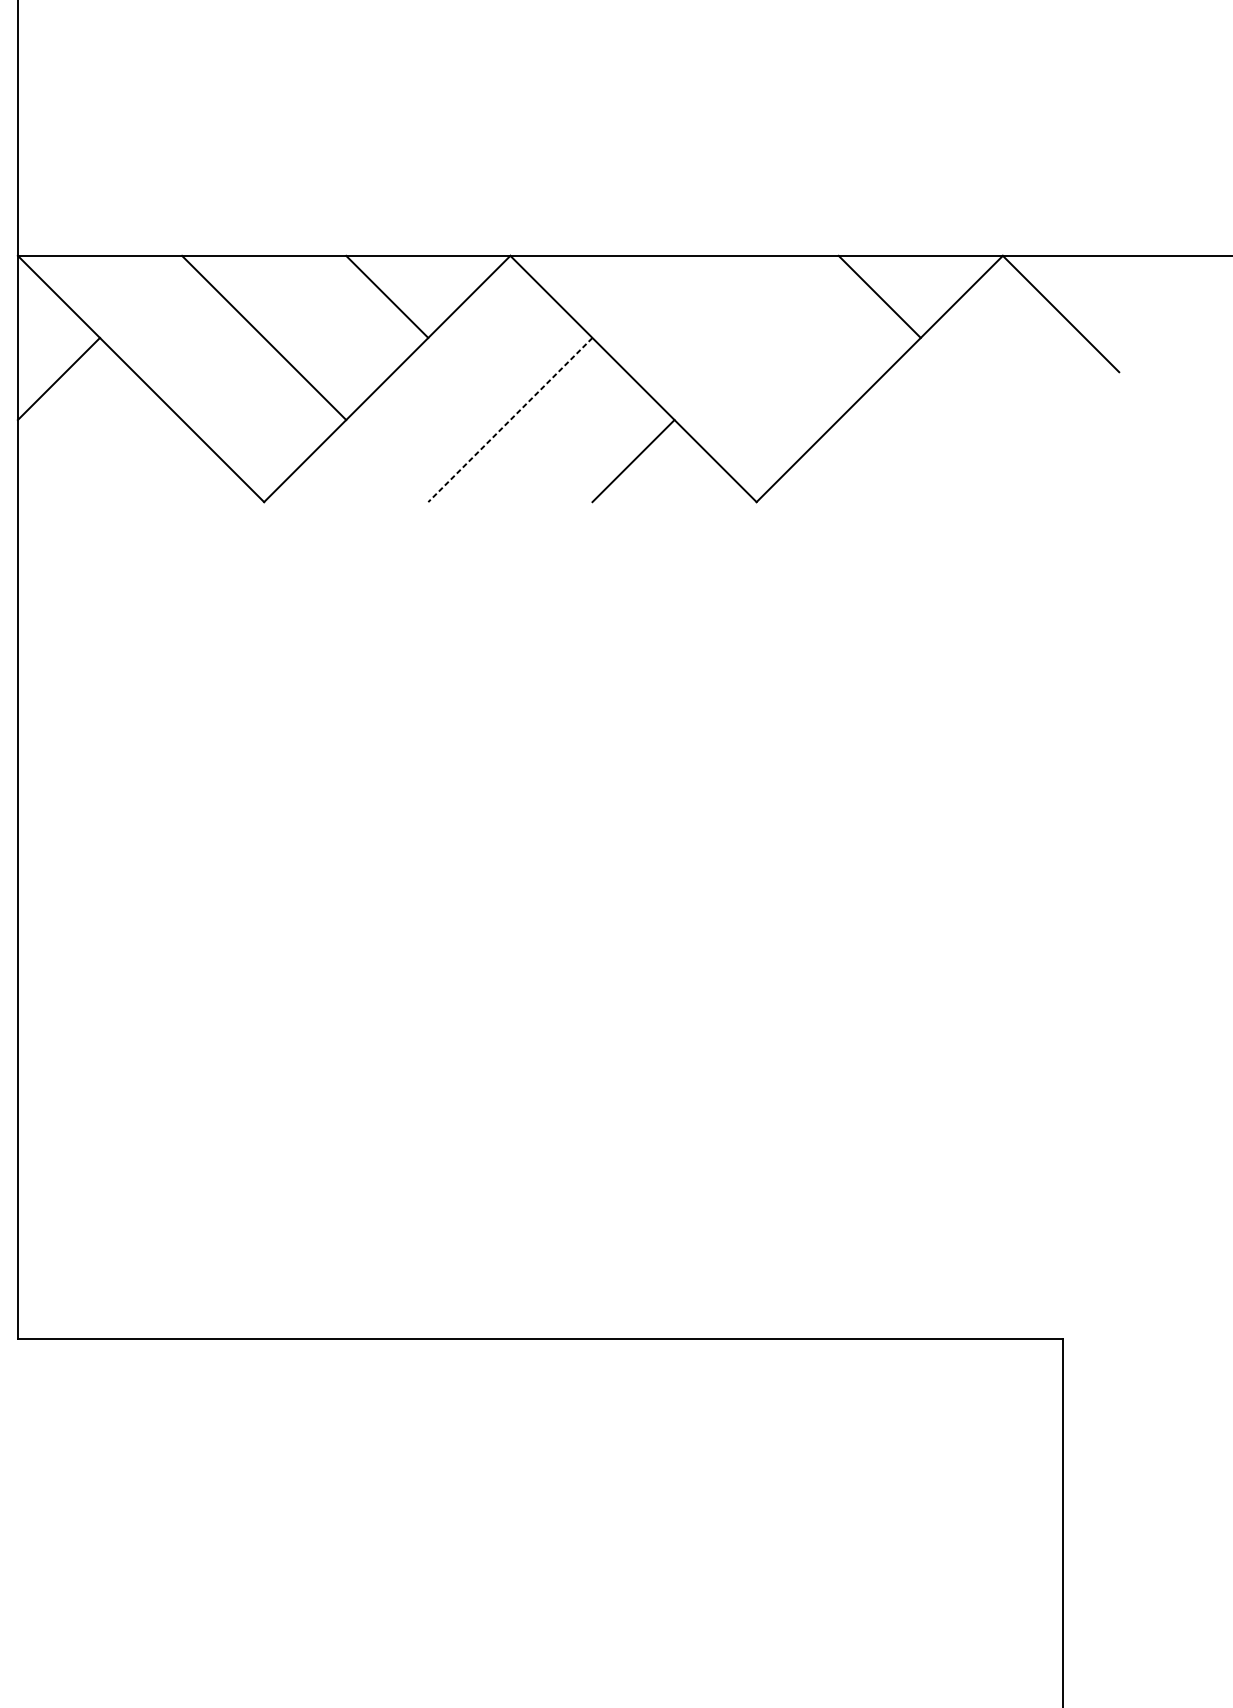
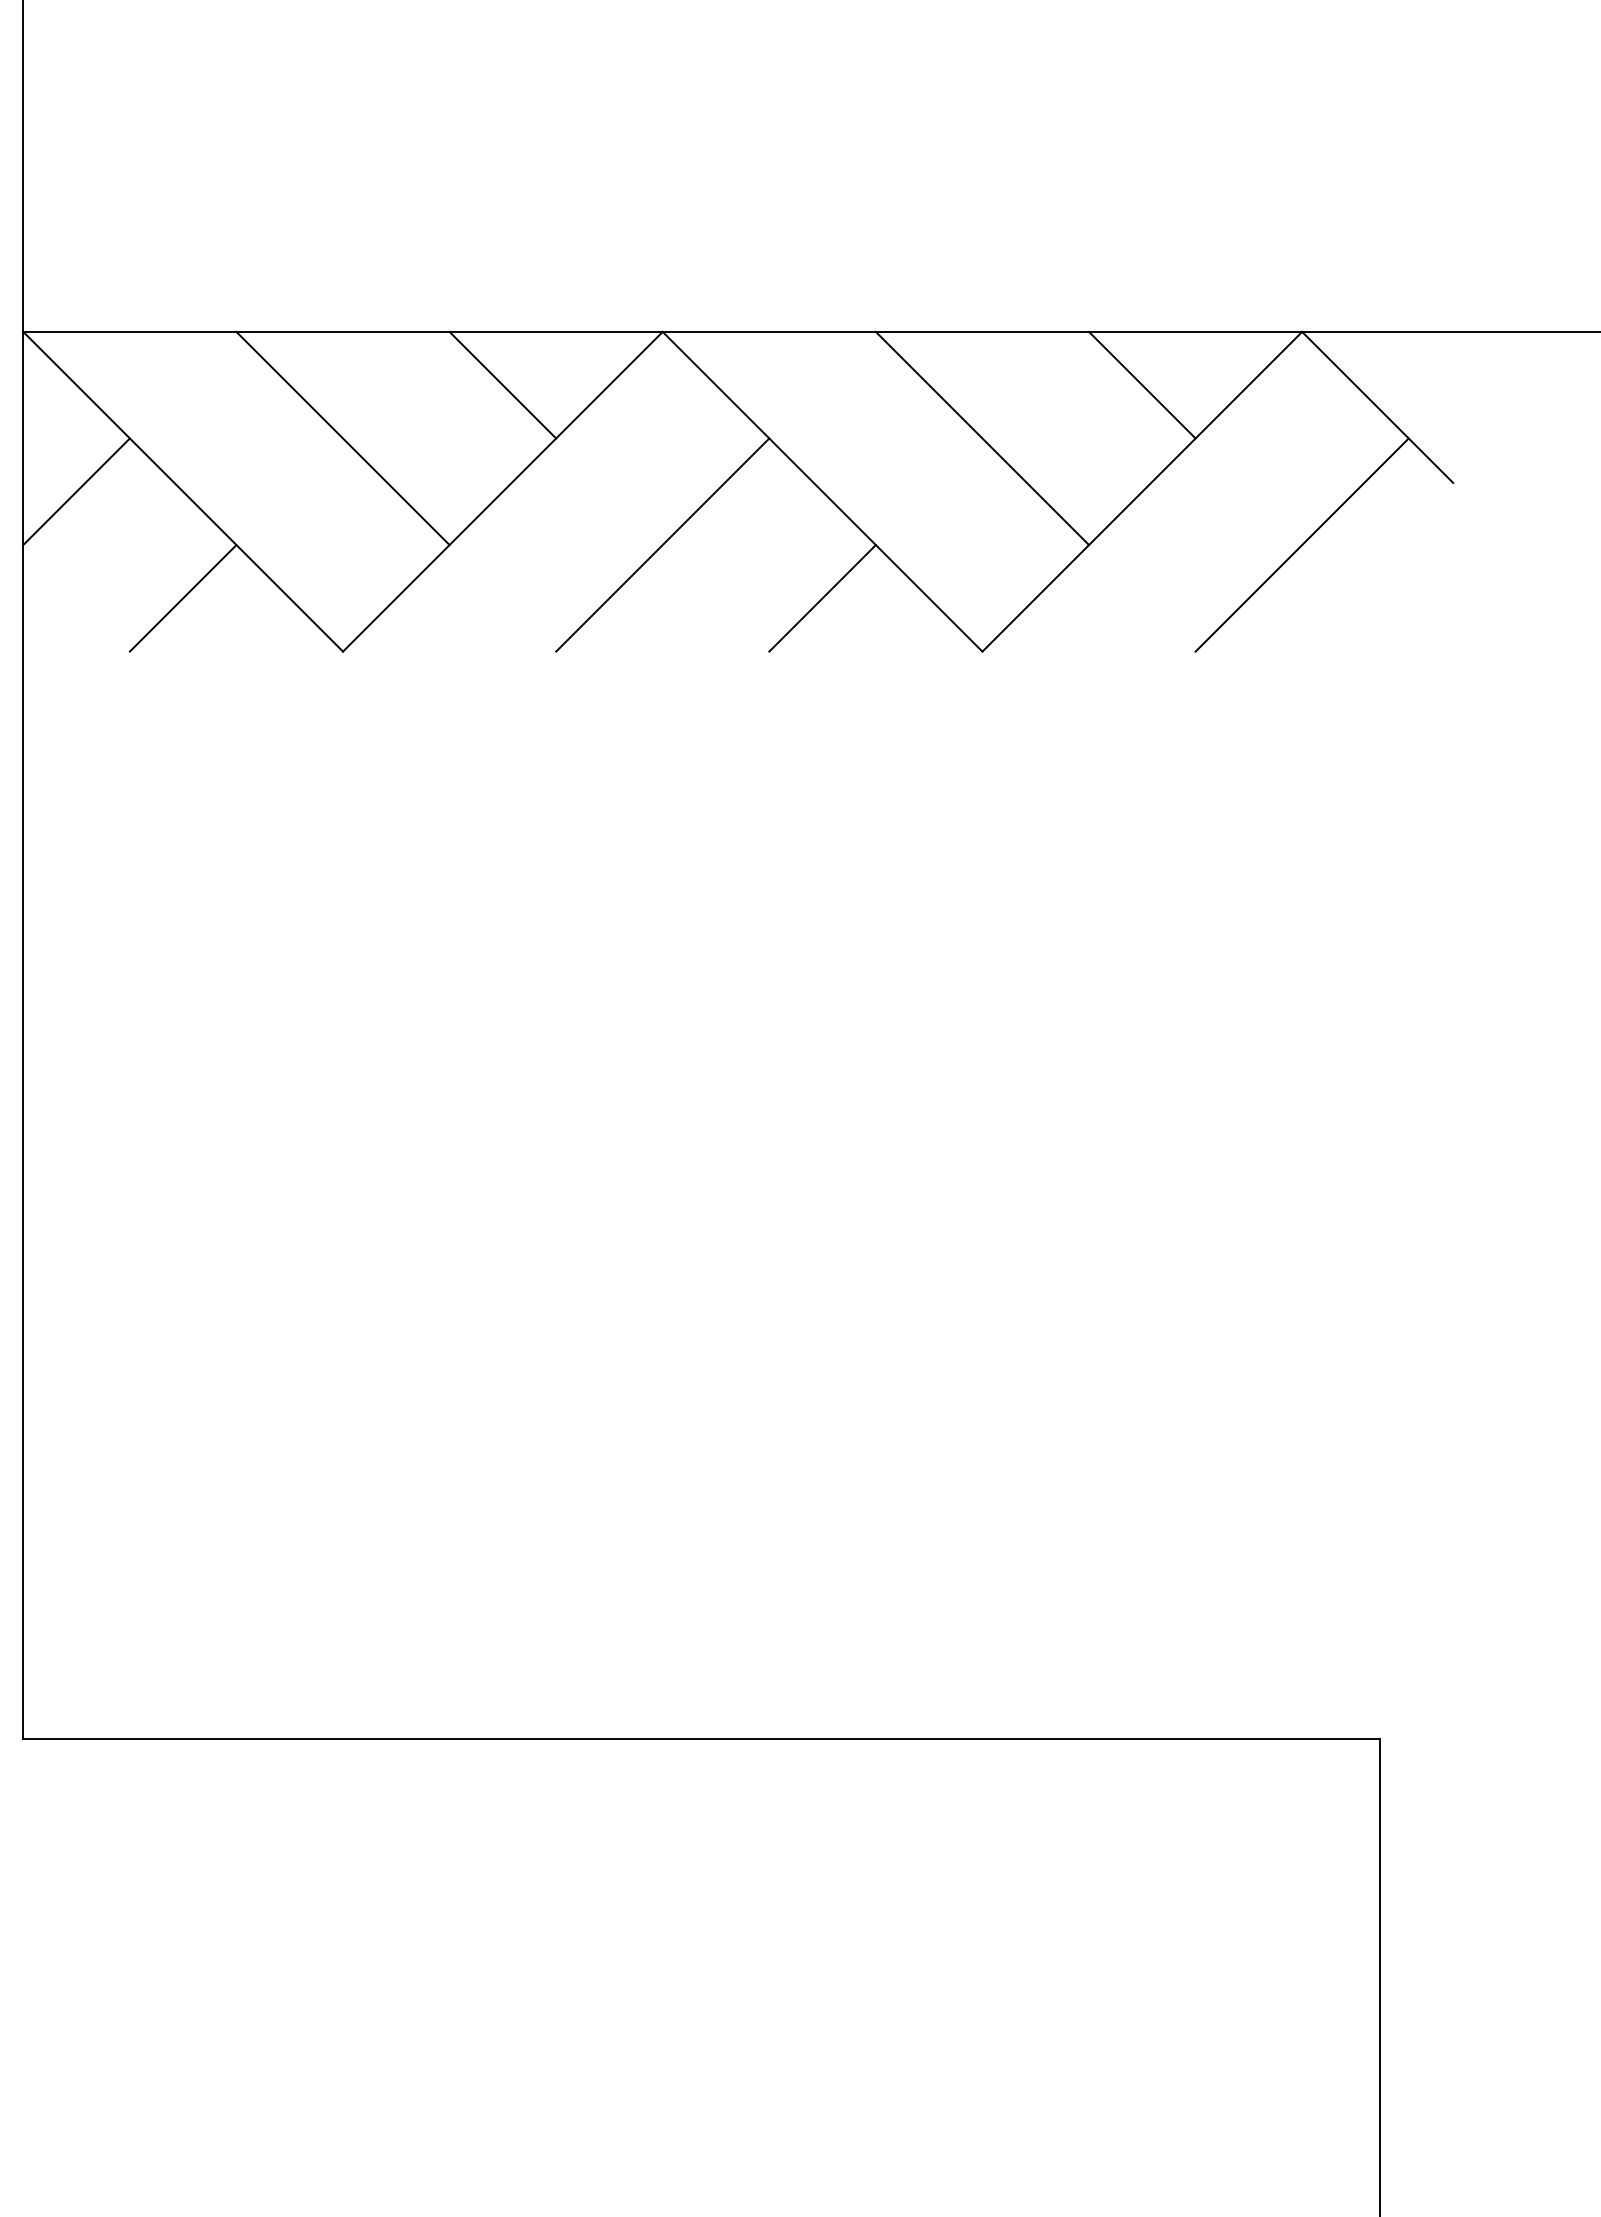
line: (756, 337) -> (982, 438), added
line: (1002, 419) -> (1301, 544), added
line: (510, 420) -> (662, 545), dashed -> solid
line: (140, 461) -> (182, 598), added

